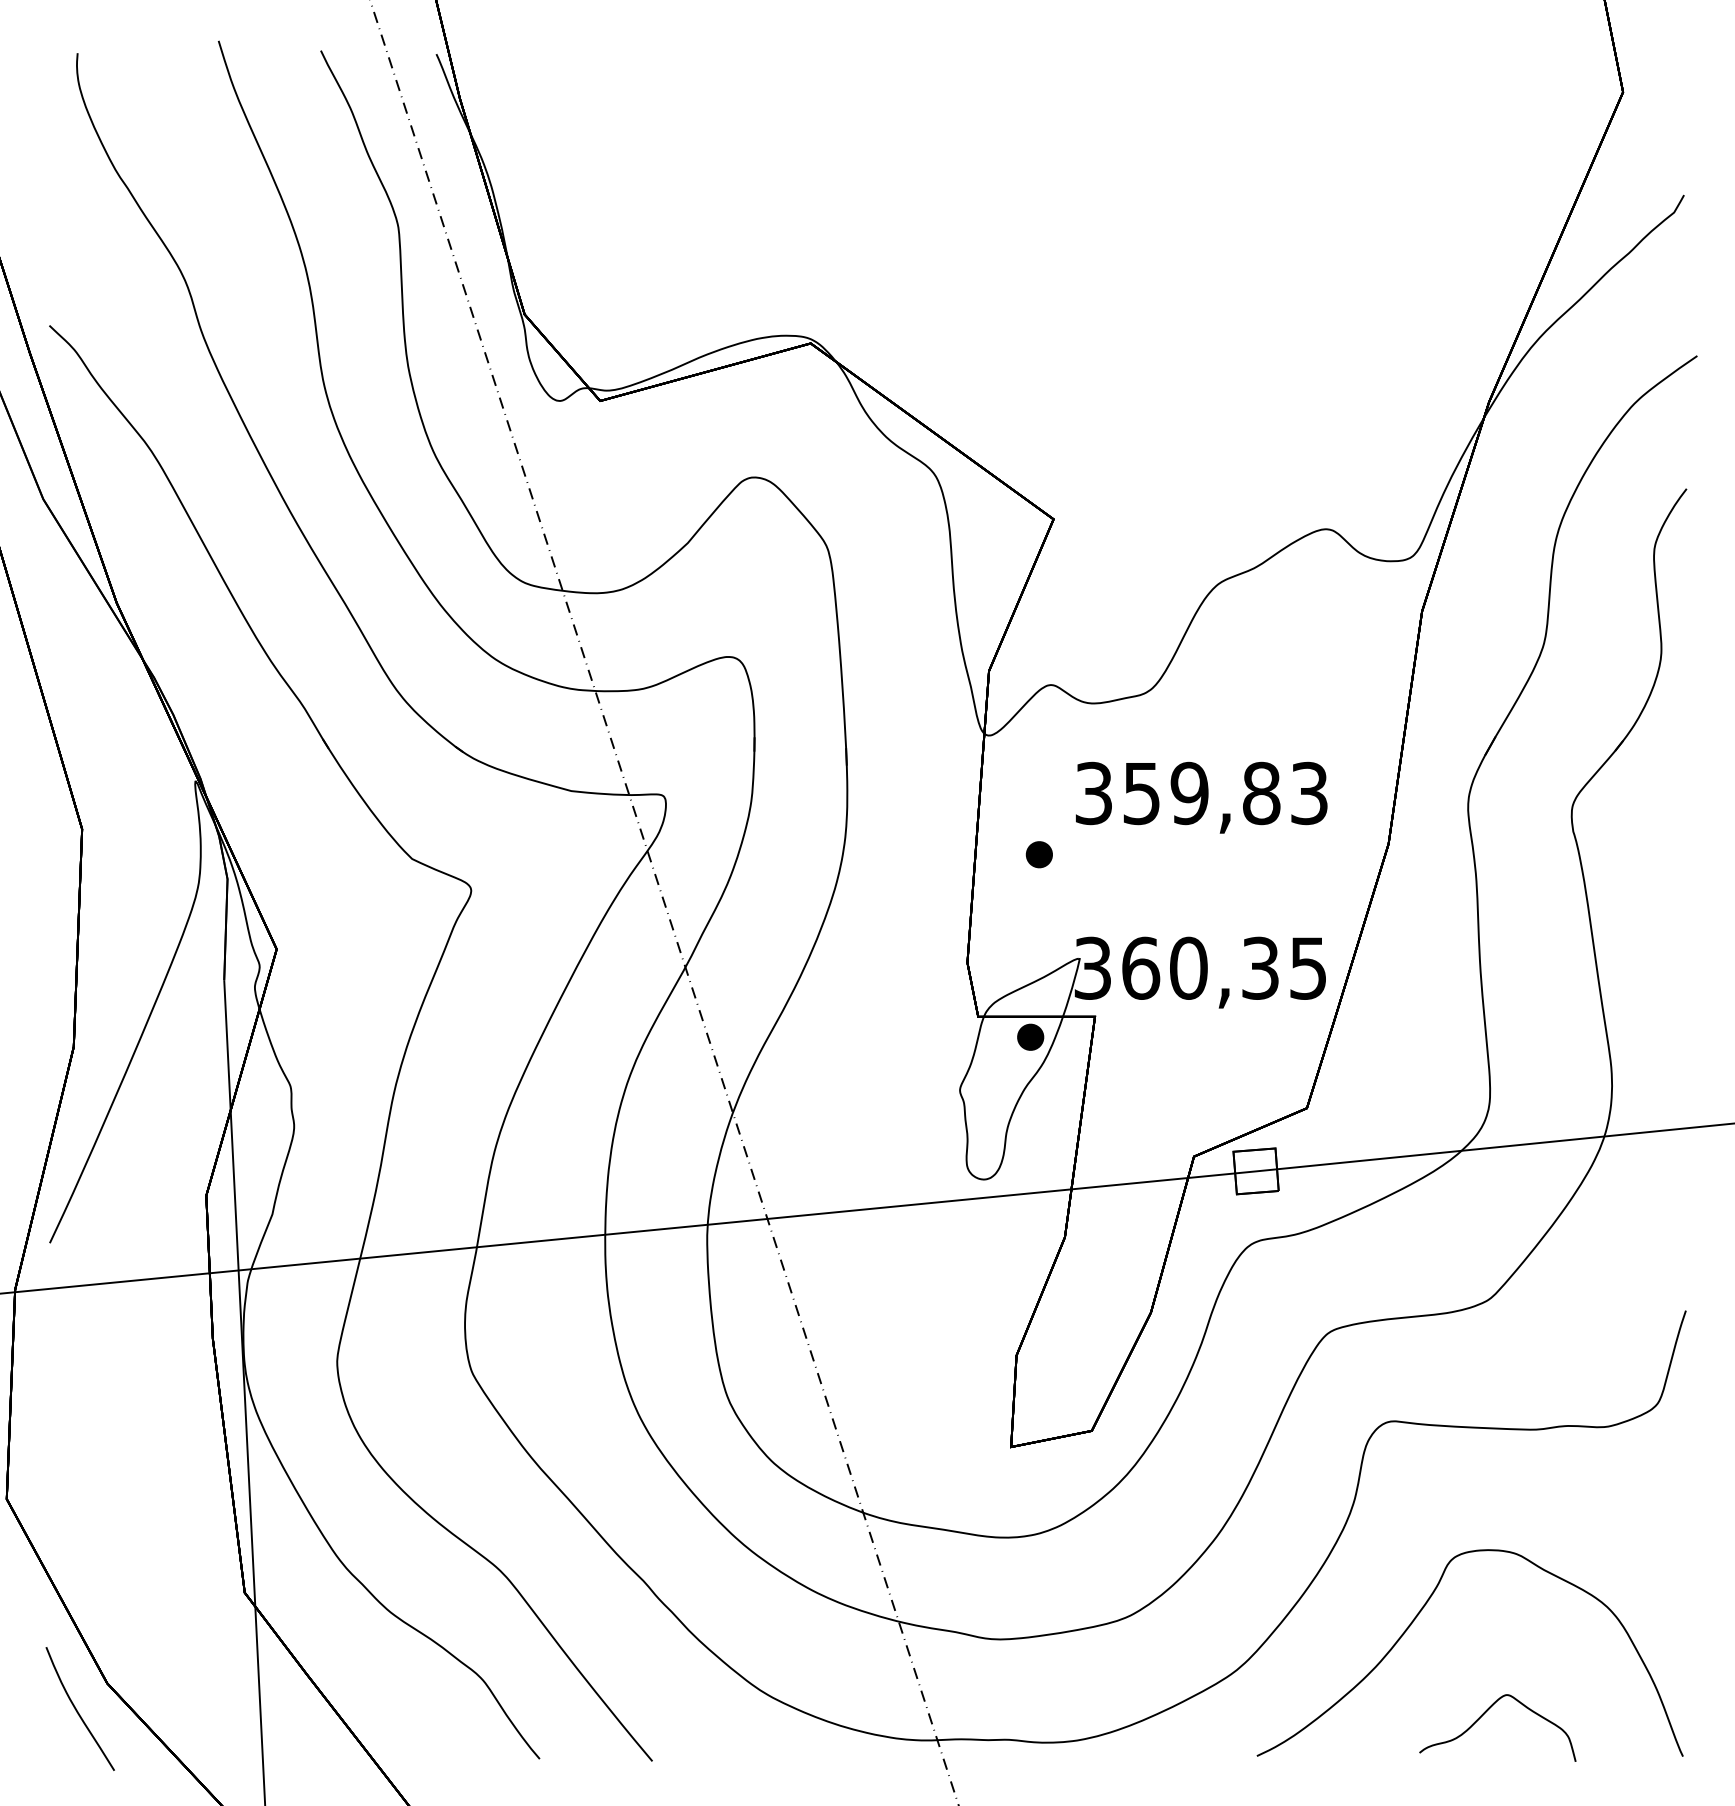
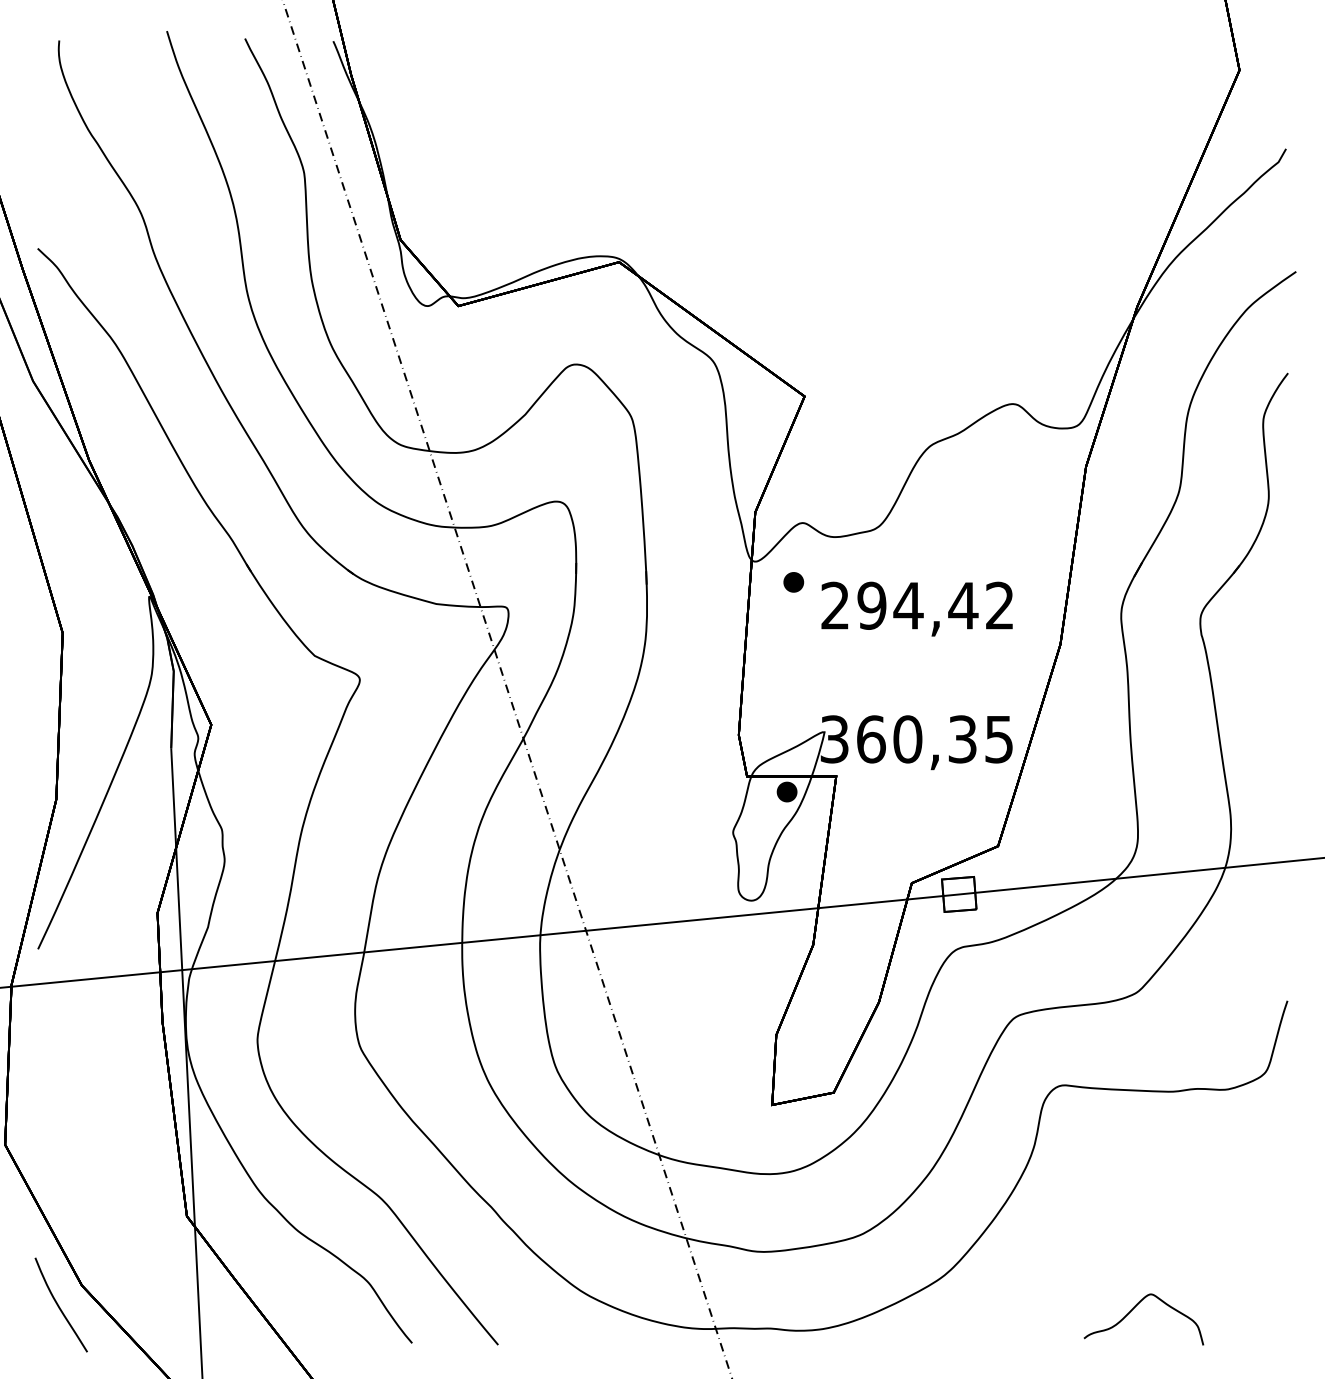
text: (1201, 793) -> (917, 605), 359,83 -> 294,42
part: (1038, 854) -> (793, 582), moved
curve: (1419, 1614) -> (1084, 1232), removed

